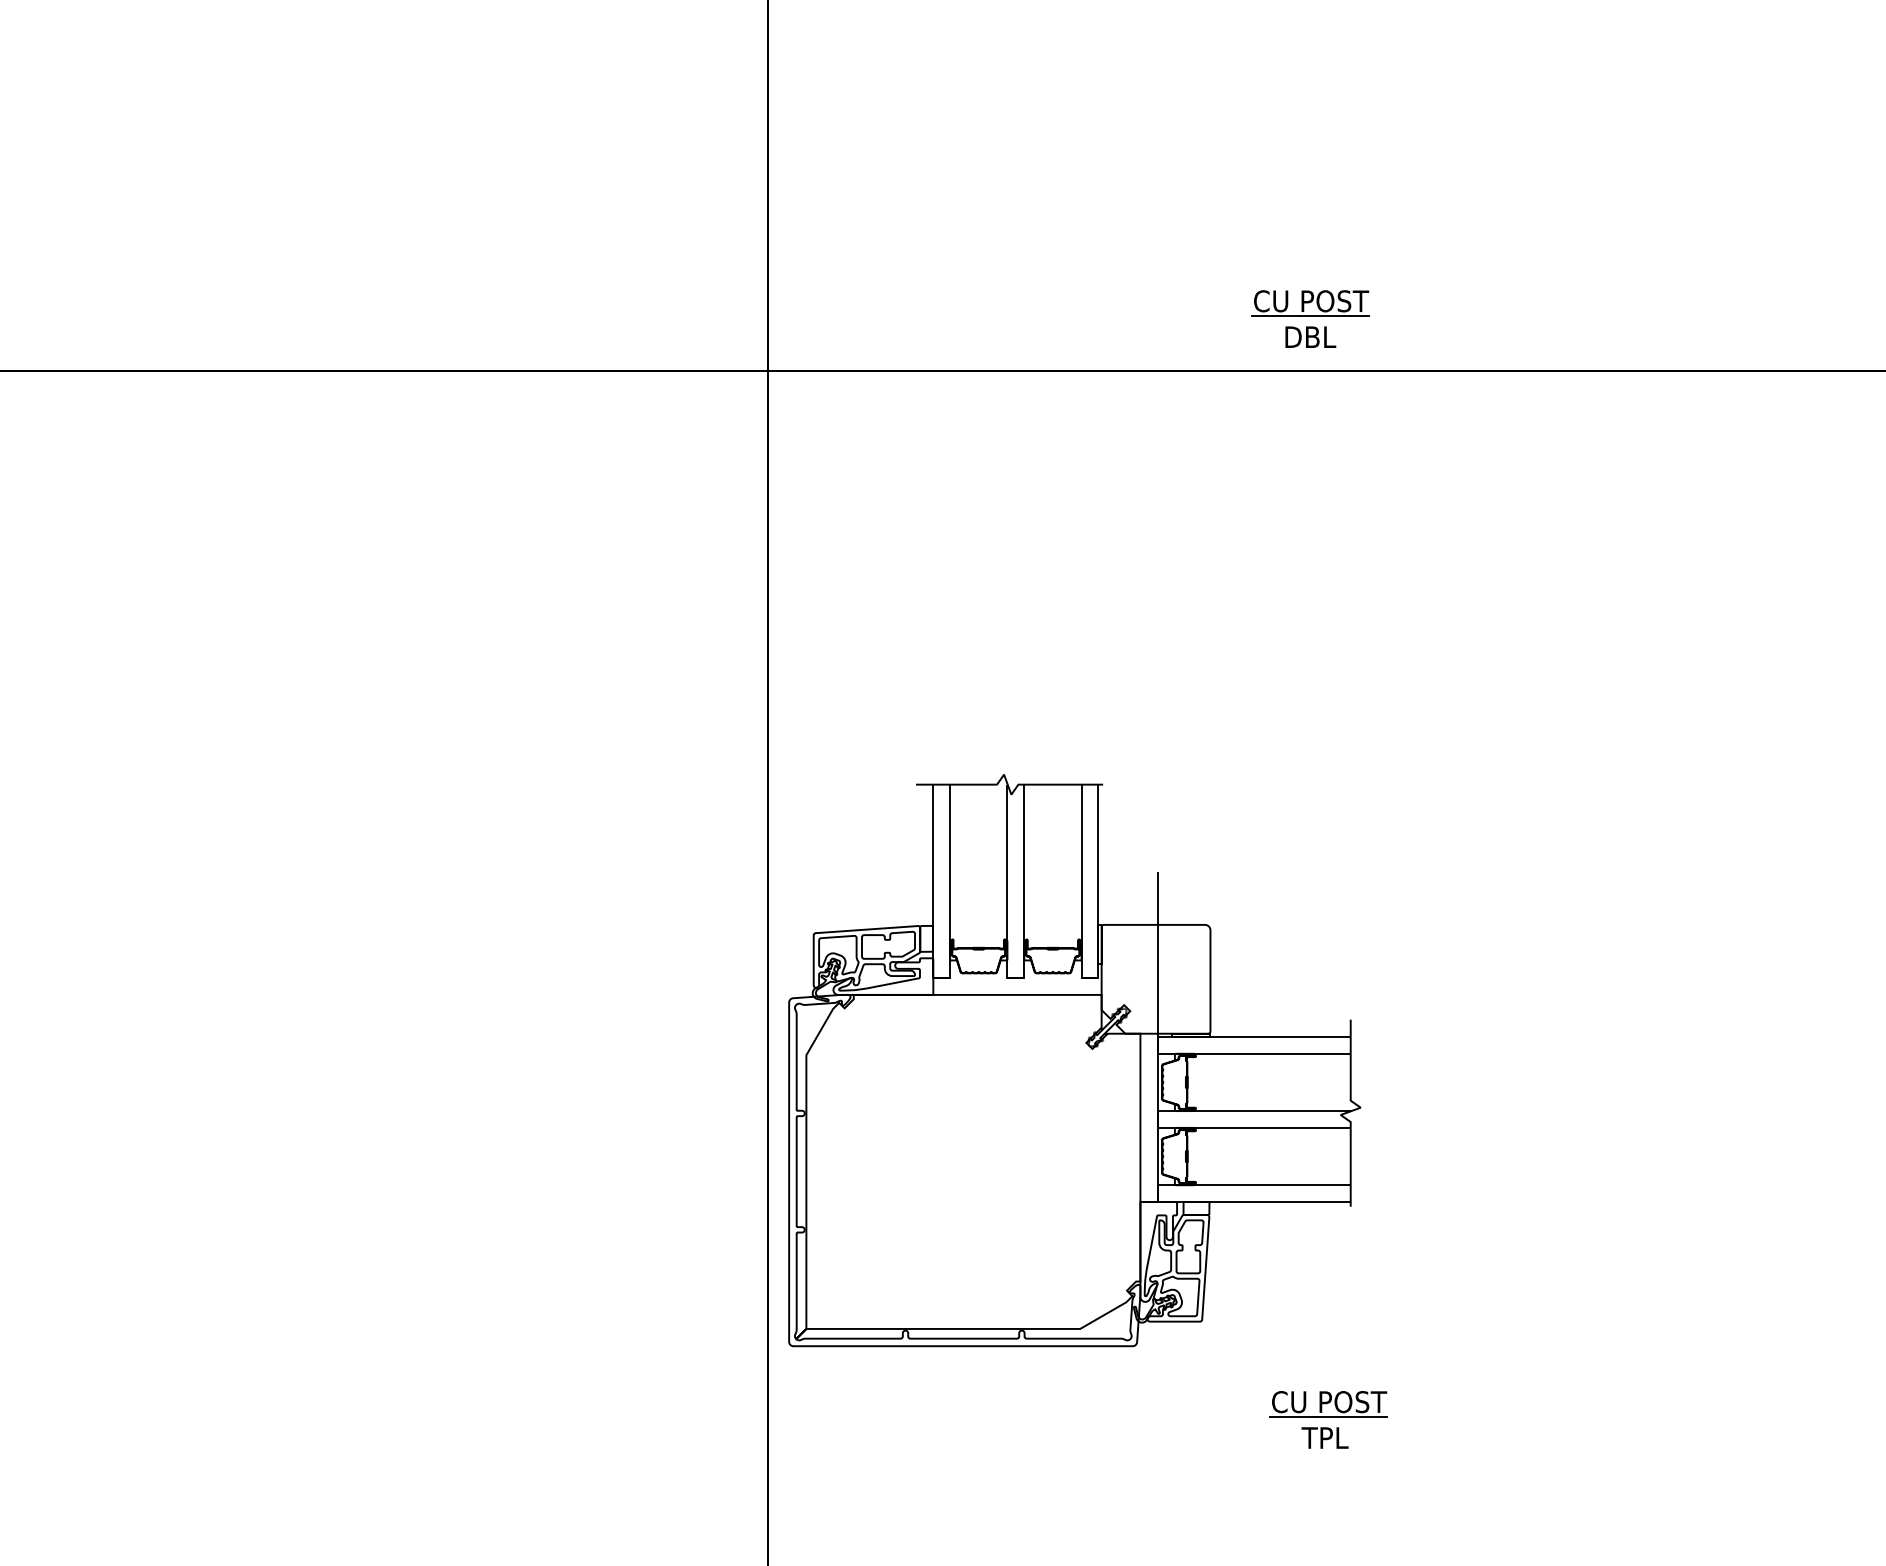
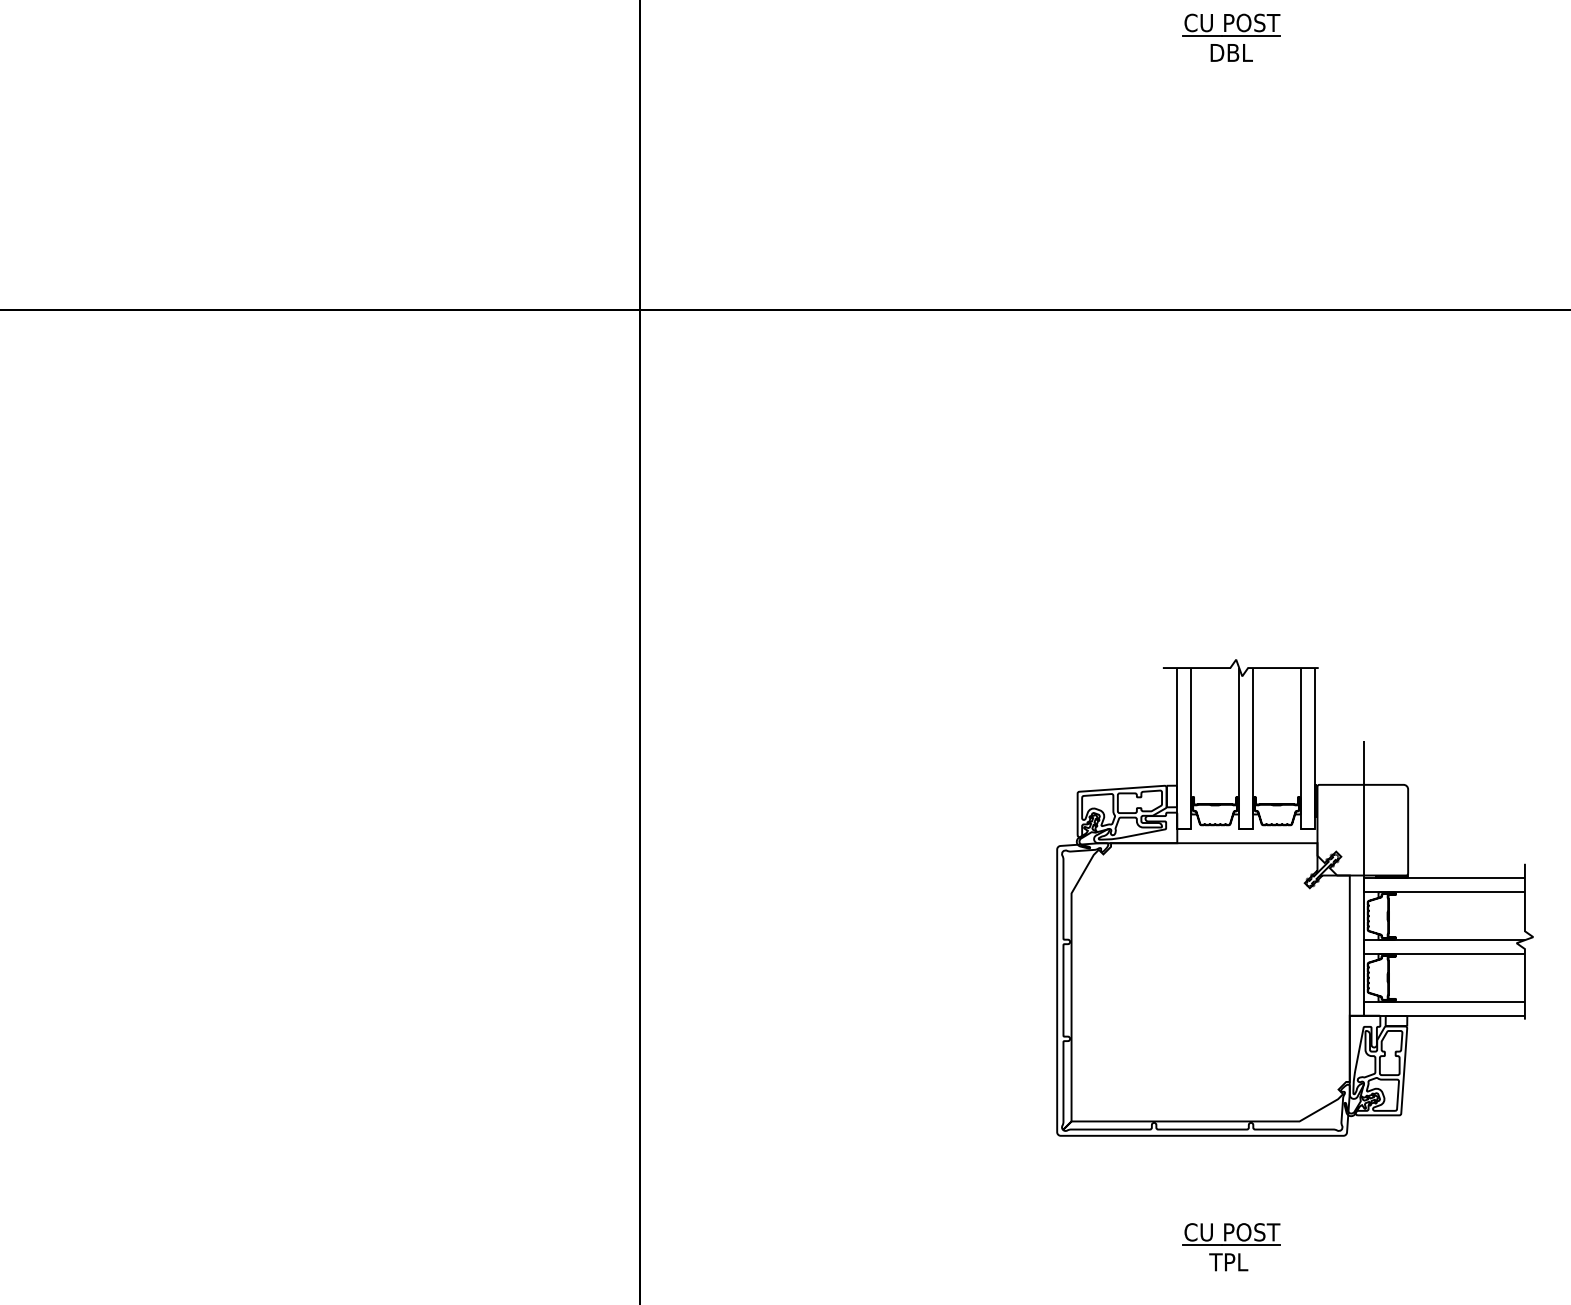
part: (1310, 318) -> (1231, 37), moved
part: (1074, 1060) -> (1294, 897), moved
part: (1328, 1419) -> (1231, 1246), moved

